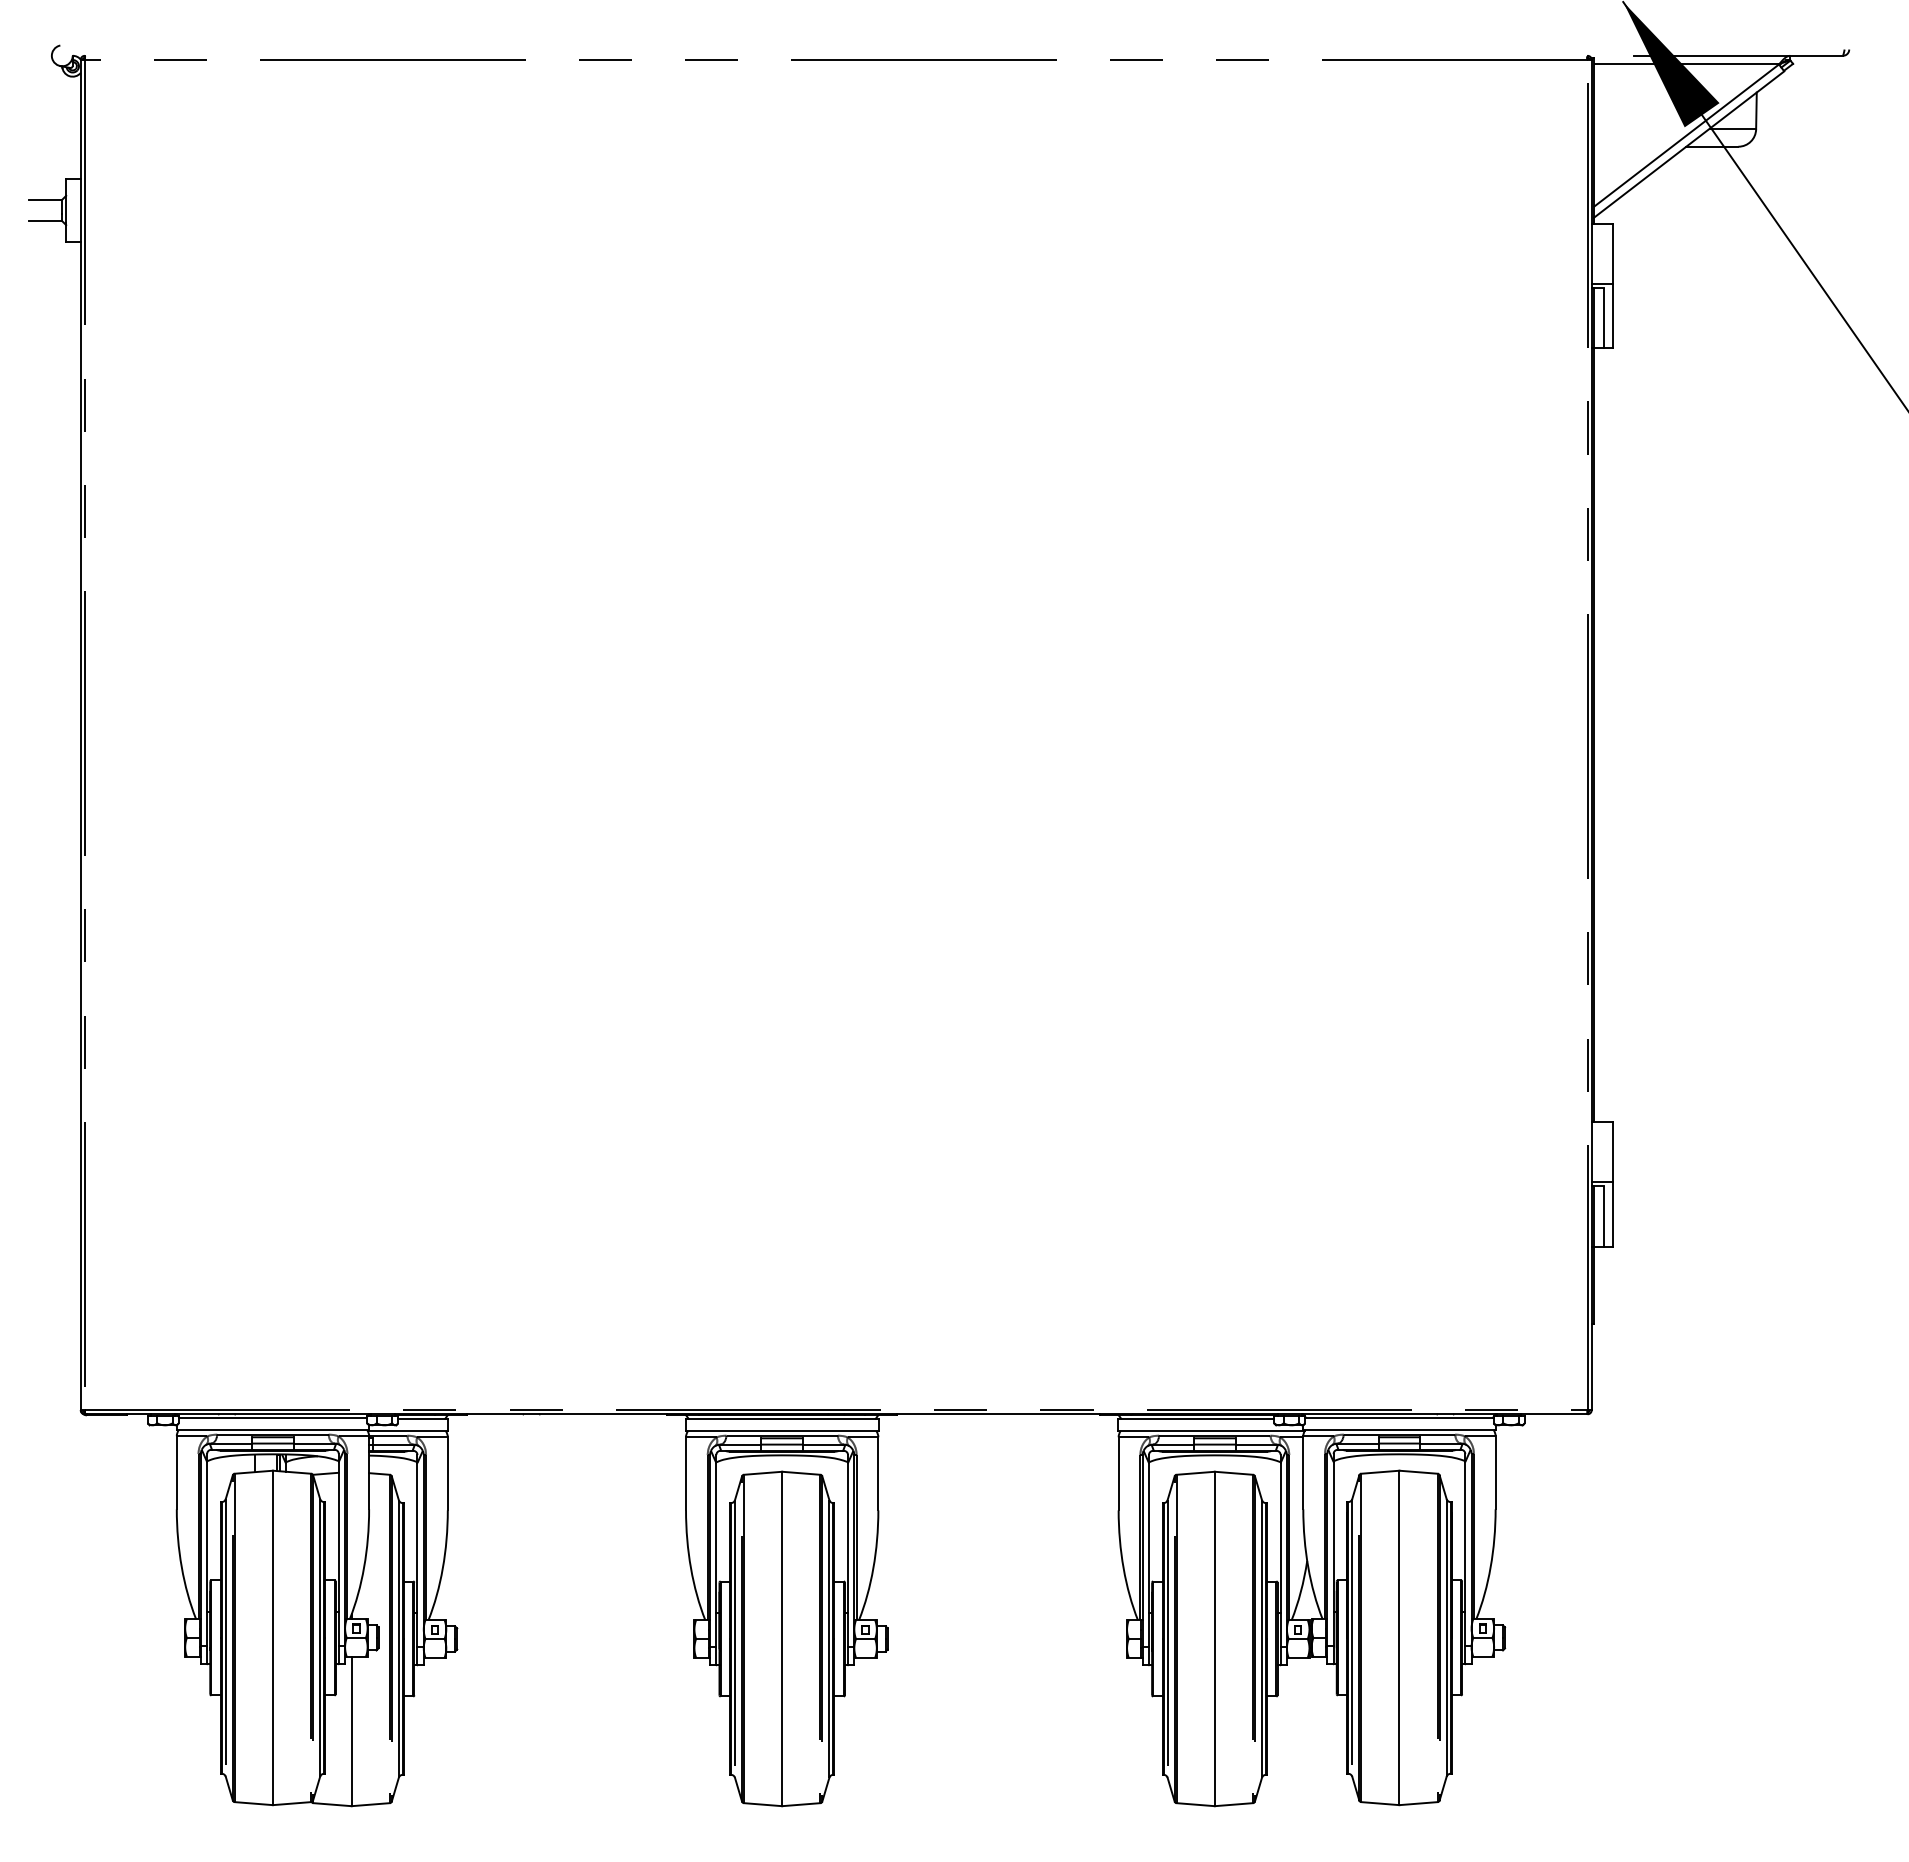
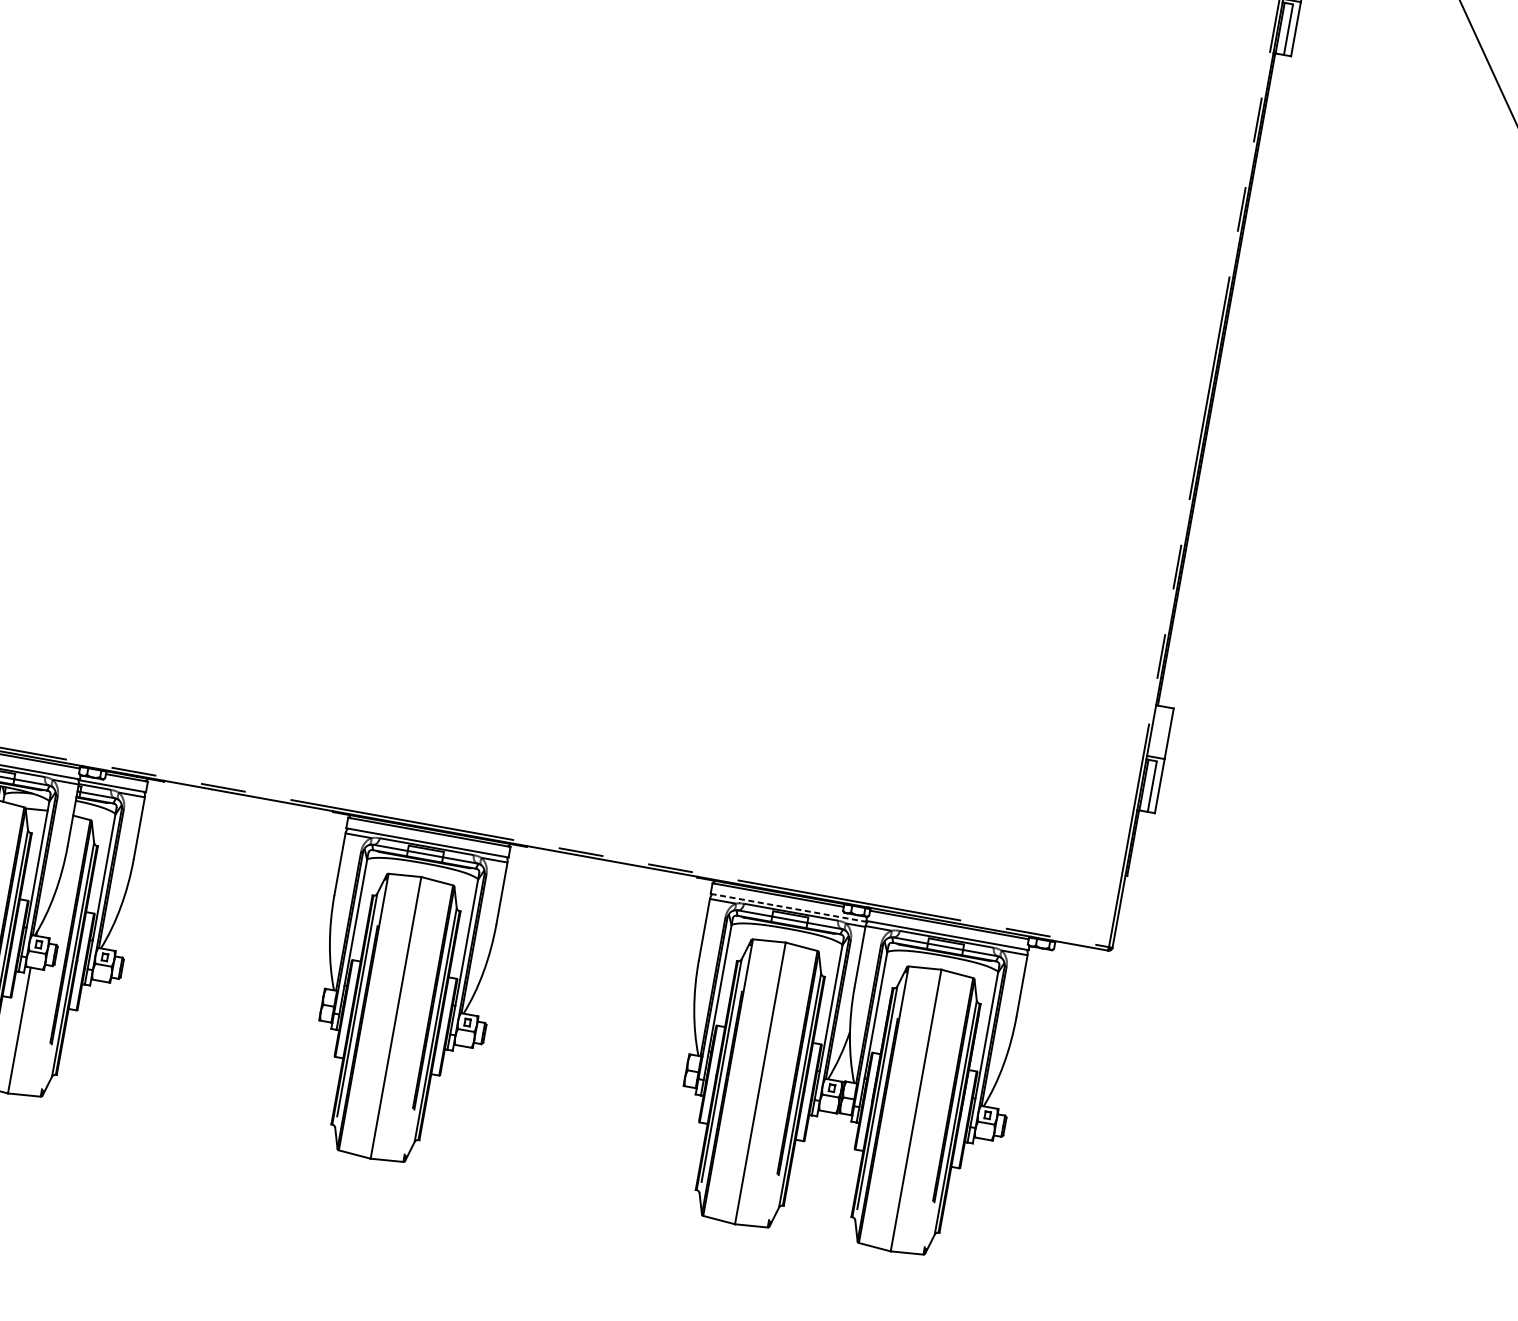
line: (1212, 1431) -> (789, 908), solid -> dashed

